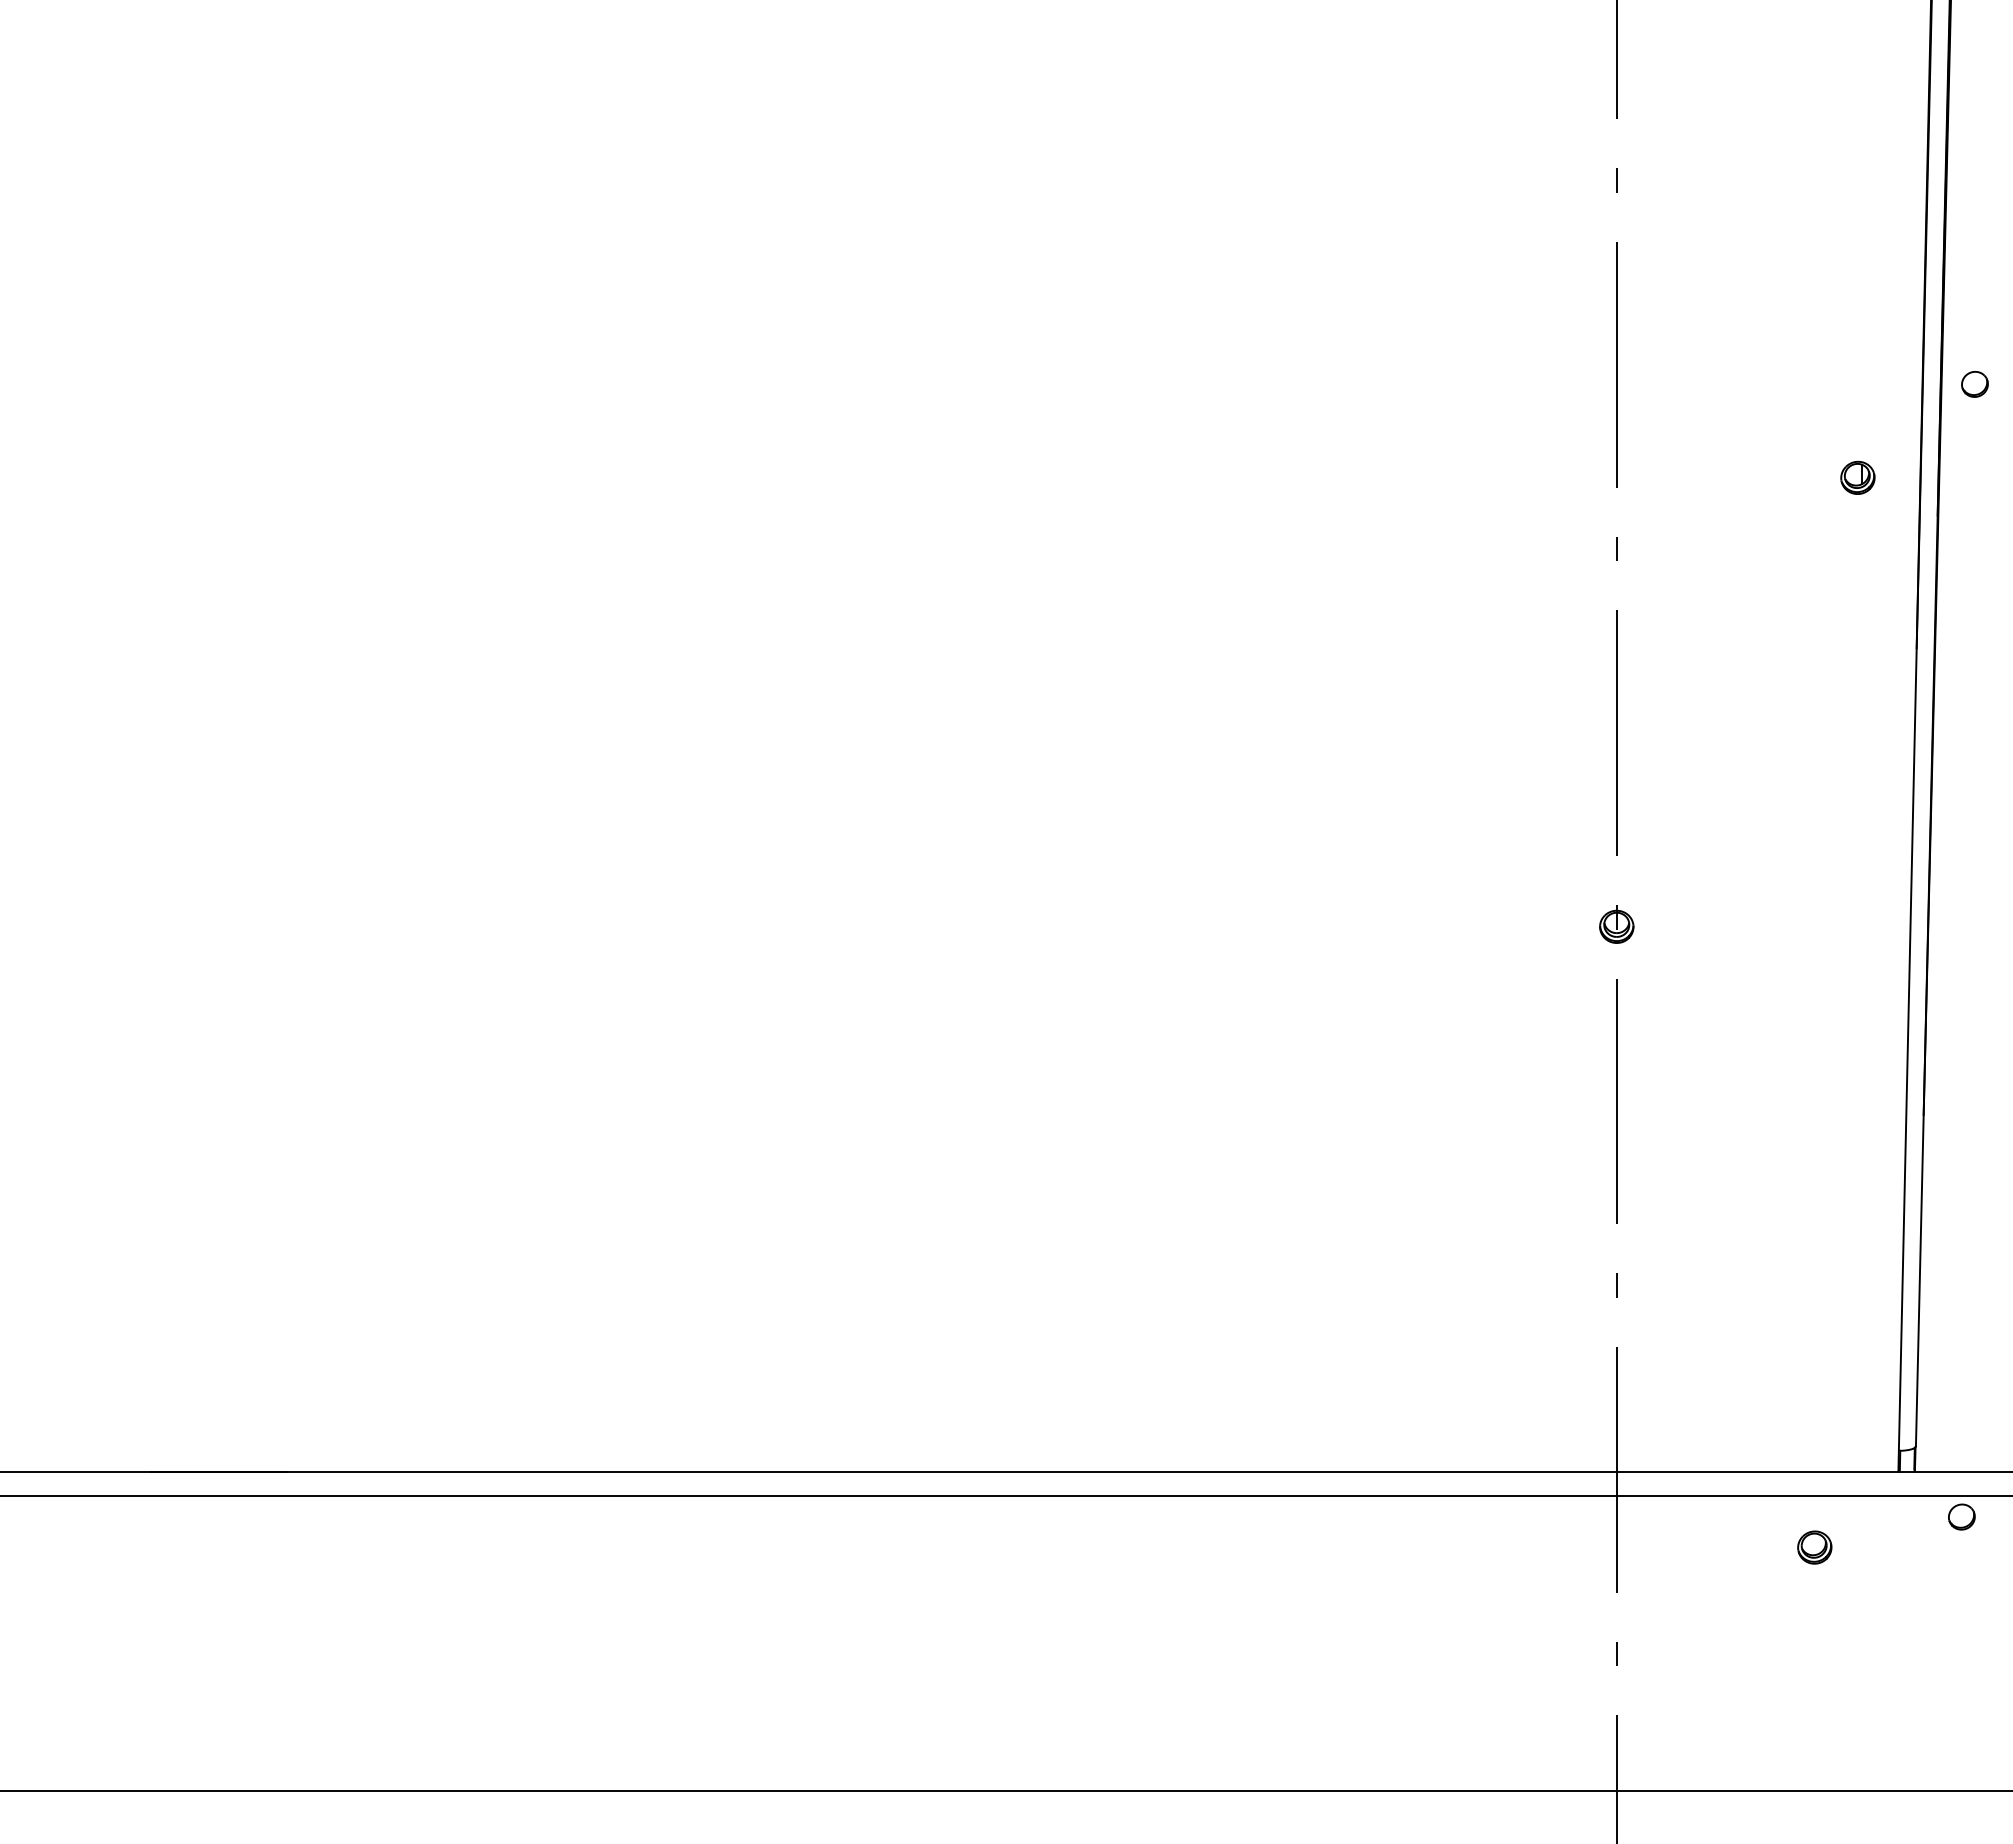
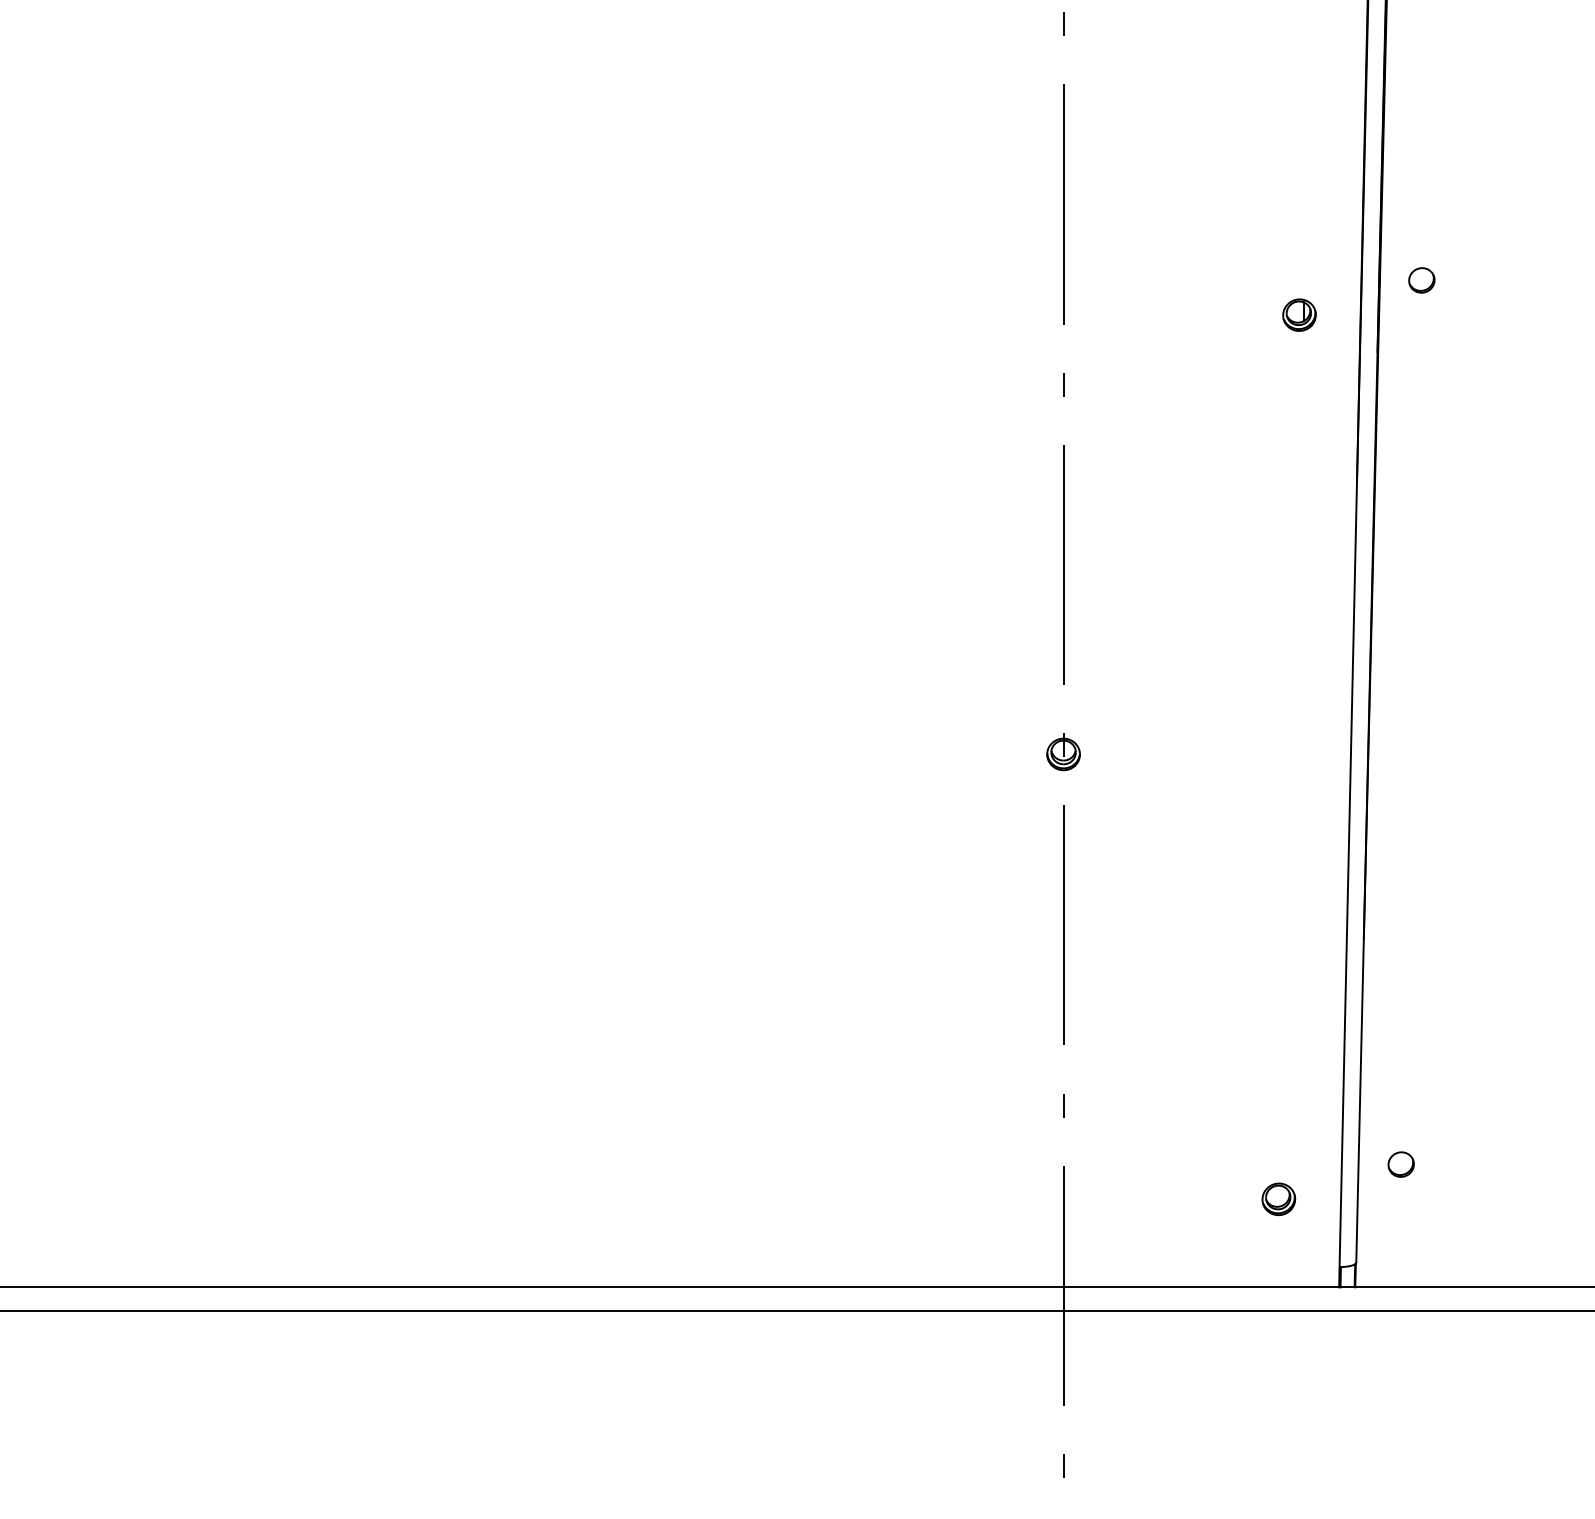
part: (1974, 384) -> (1421, 280), moved
part: (1961, 1516) -> (1400, 1164), moved
part: (1814, 1547) -> (1278, 1199), moved

